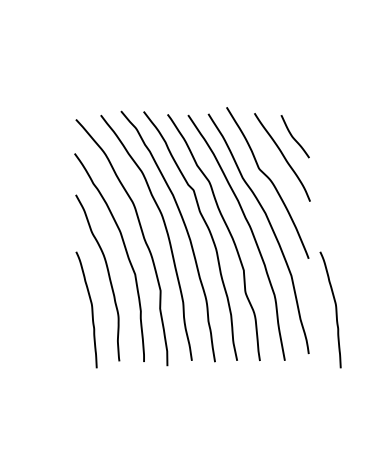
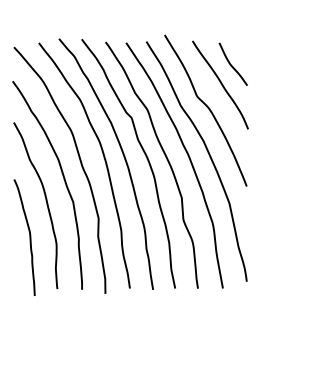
curve: (335, 309) -> (273, 237), removed

